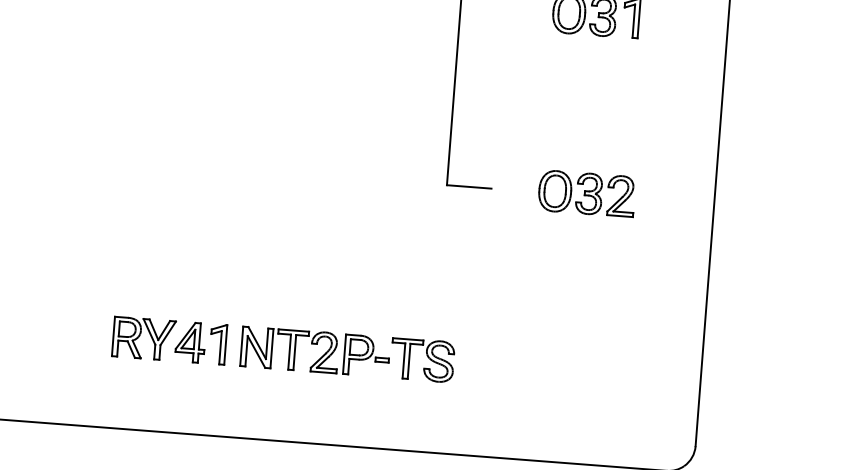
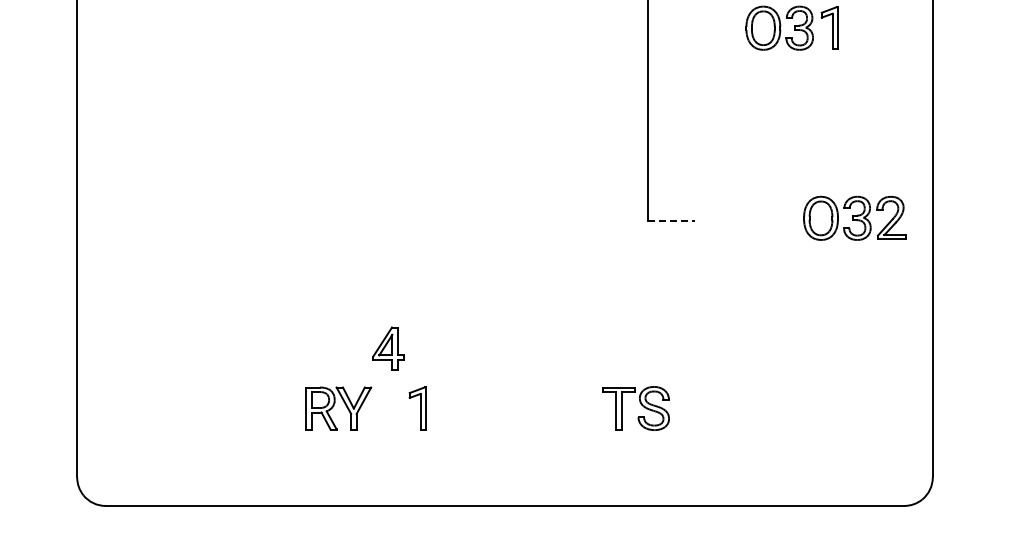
line: (469, 186) -> (671, 220), solid -> dashed
part: (586, 192) -> (854, 217), moved
part: (190, 342) -> (388, 348), moved
part: (320, 357) -> (527, 413), removed

